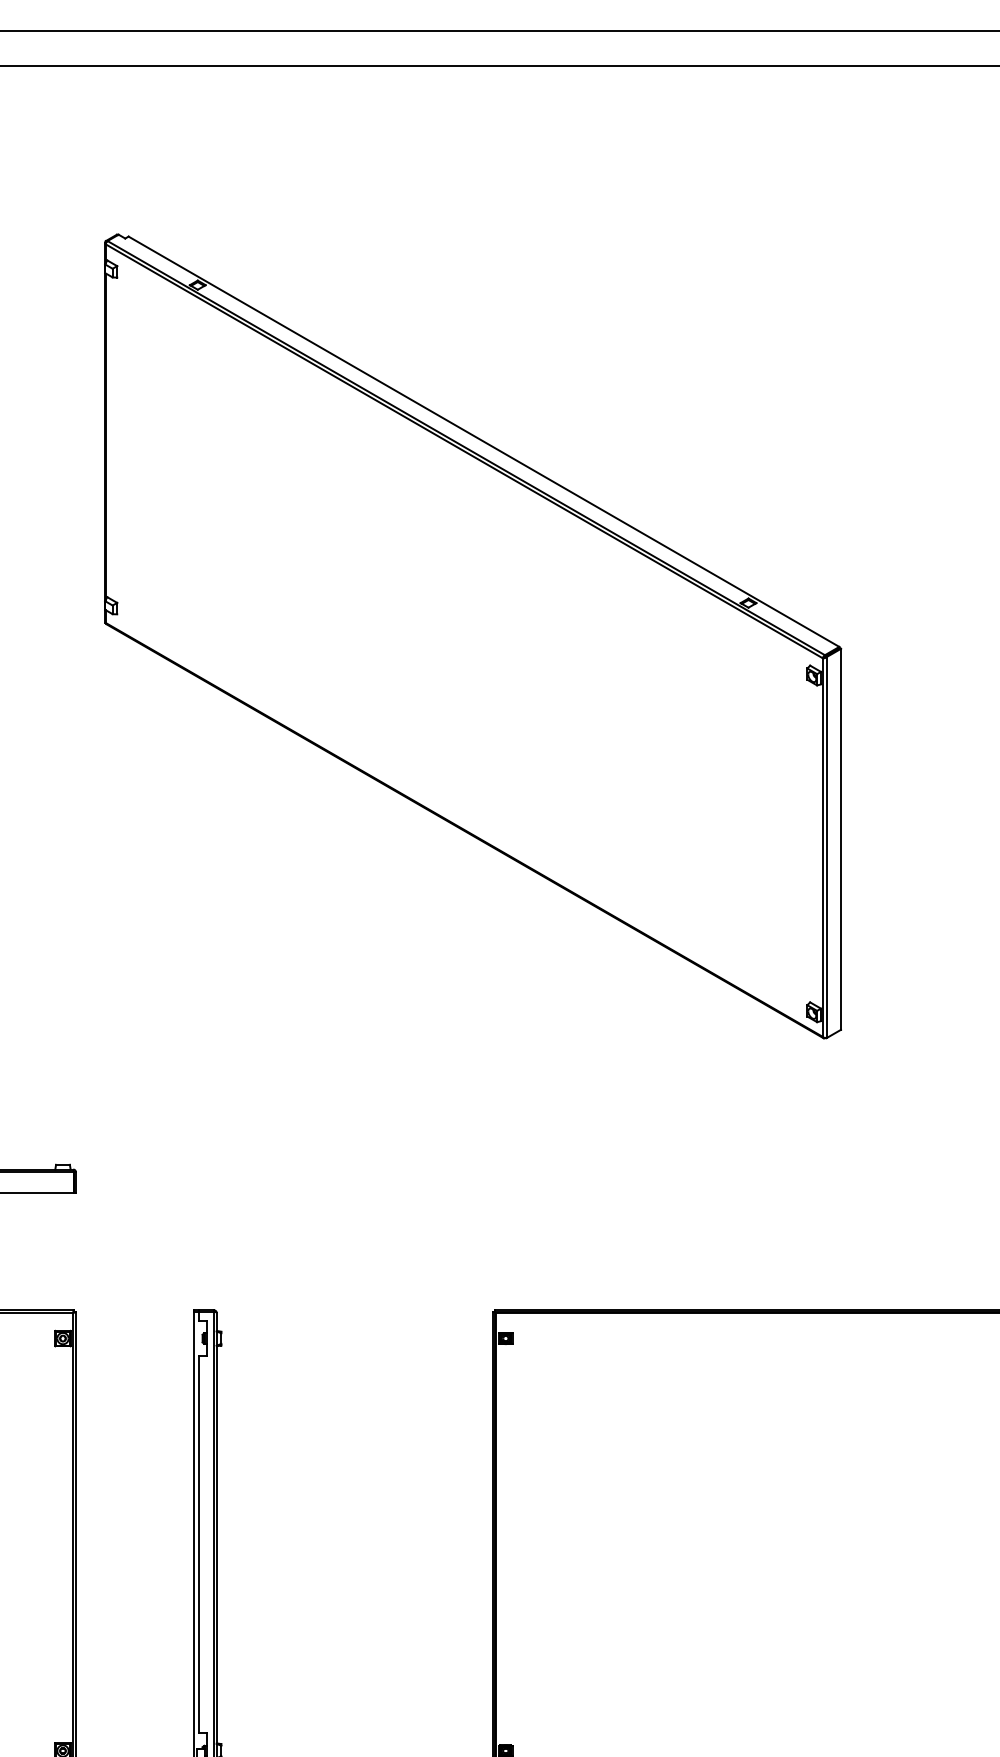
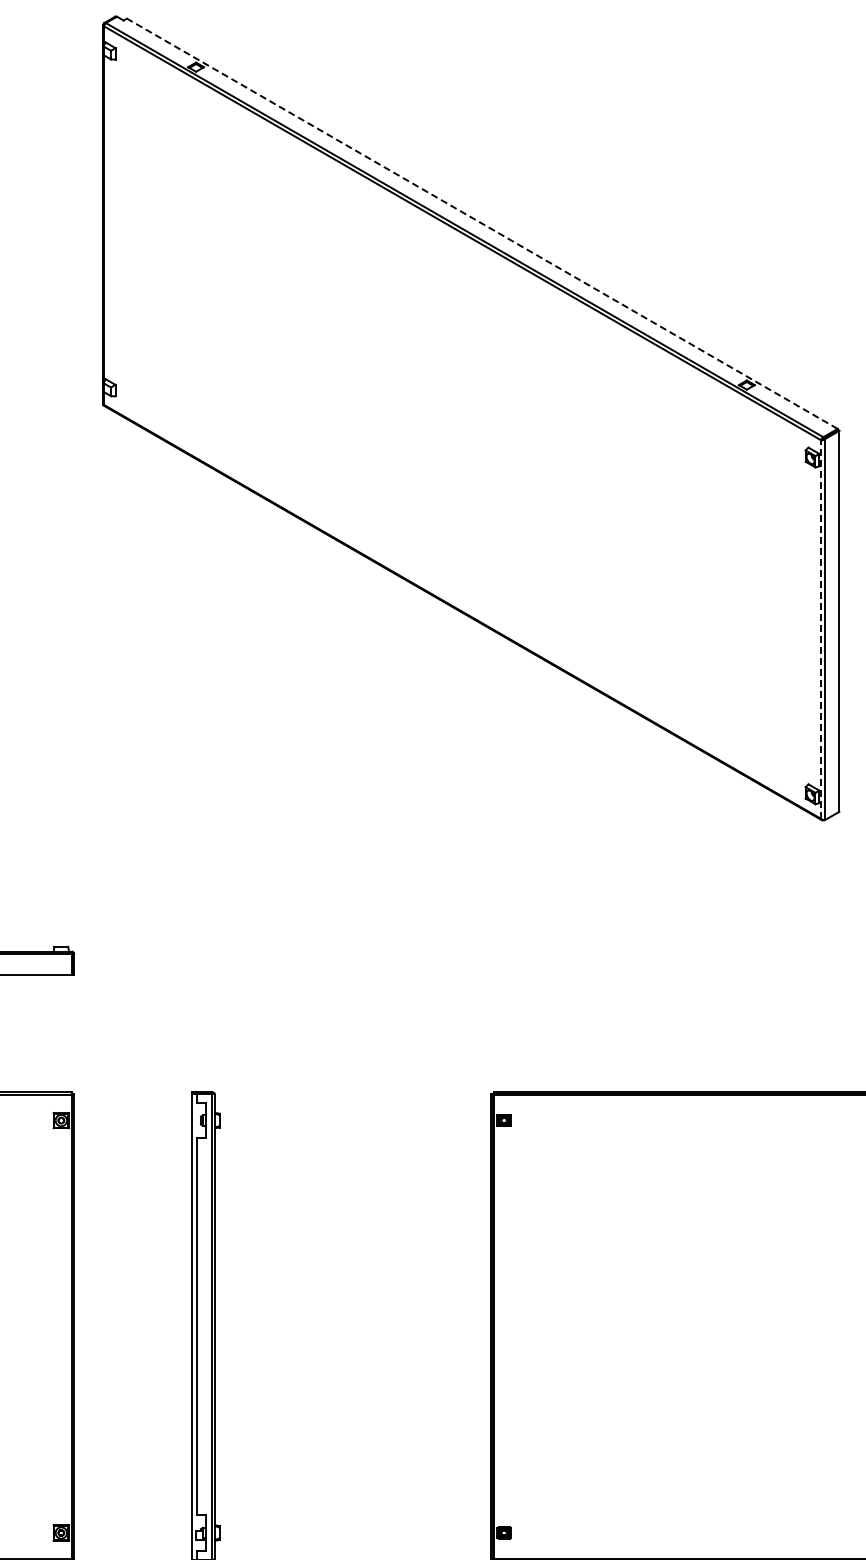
line: (483, 441) -> (481, 223), solid -> dashed
line: (822, 847) -> (820, 629), solid -> dashed

